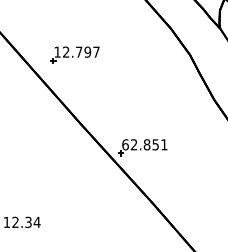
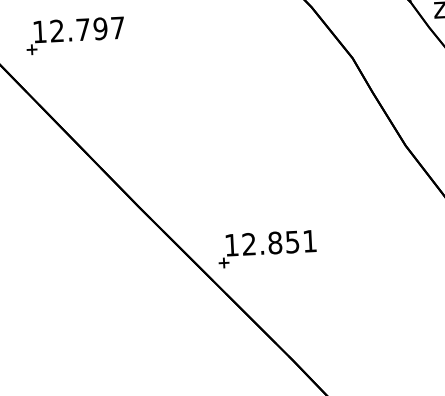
part: (74, 54) -> (74, 34), moved
text: (125, 144) -> (231, 244), 62.851 -> 12.851

